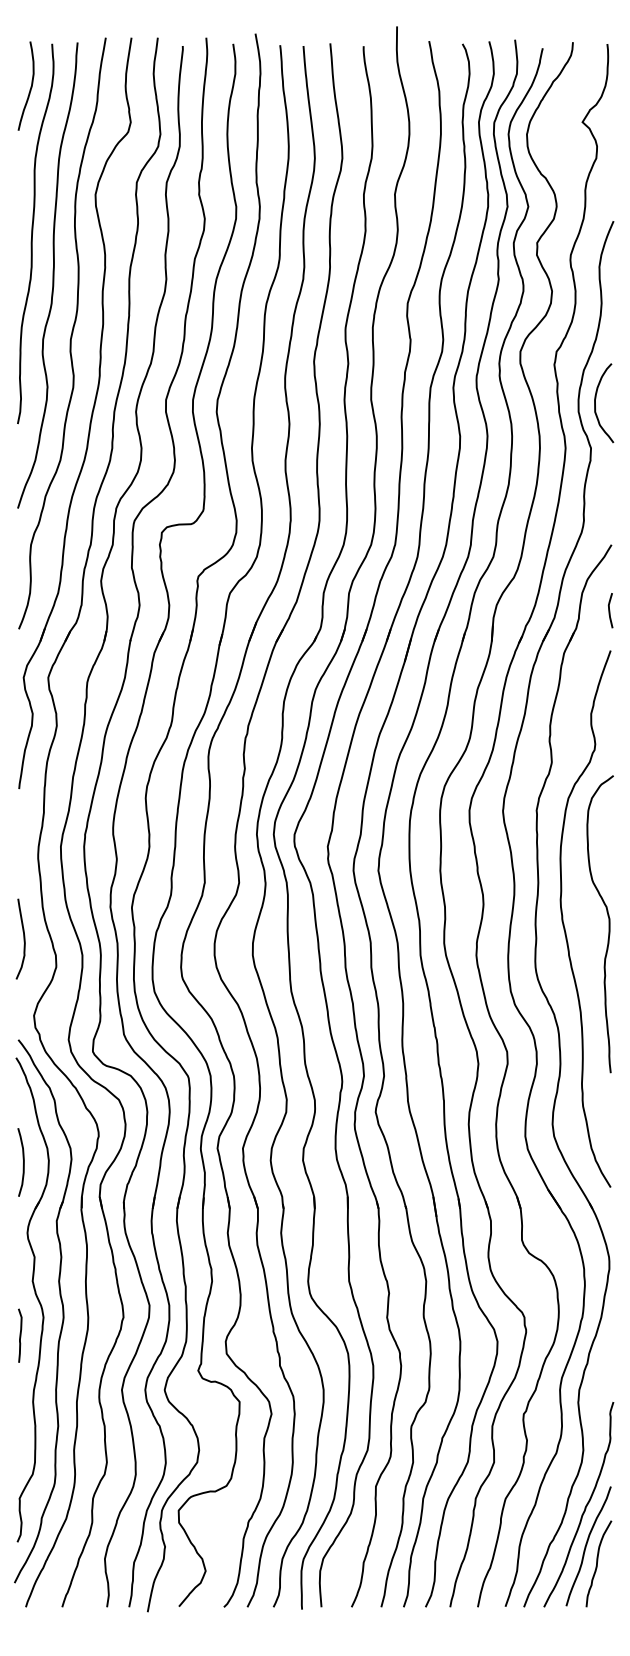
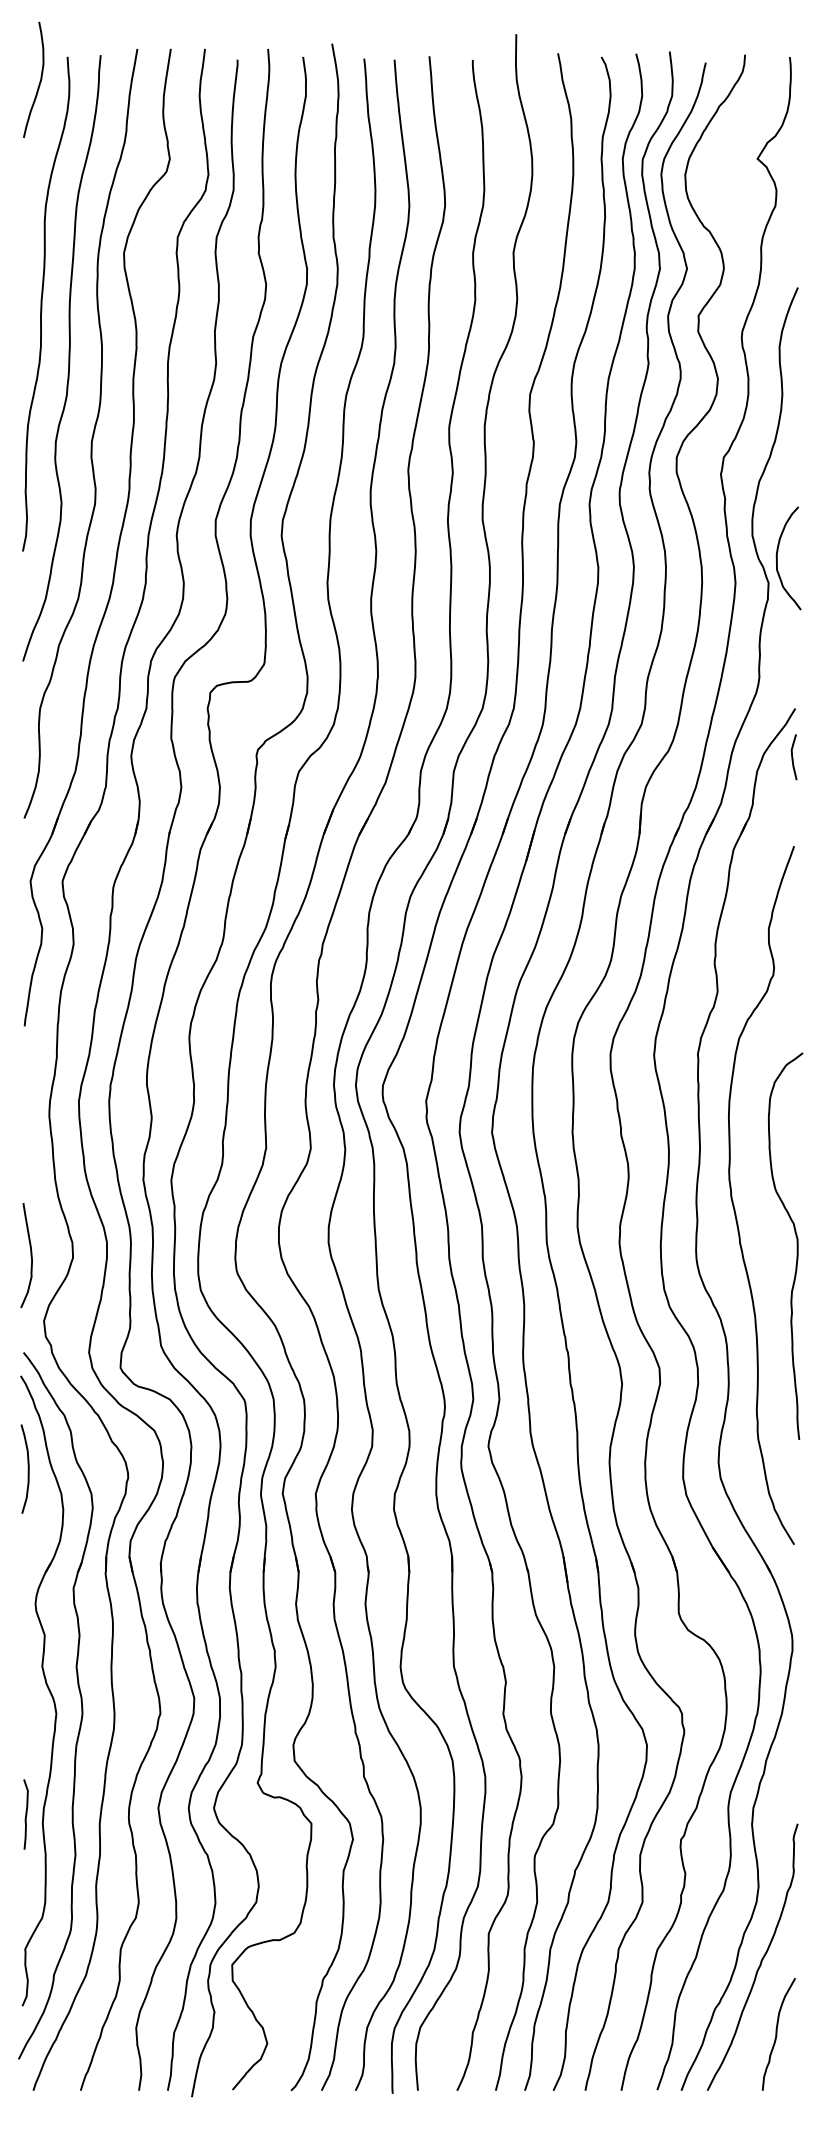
curve: (30, 87) -> (39, 81), moved
curve: (595, 403) -> (777, 558), moved
curve: (610, 610) -> (793, 757), moved
curve: (608, 923) -> (796, 1245), moved
curve: (23, 939) -> (30, 1255), moved
curve: (22, 1162) -> (27, 1468), moved
curve: (19, 1335) -> (25, 1814), moved
curve: (587, 1544) -> (763, 2009), removed

